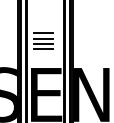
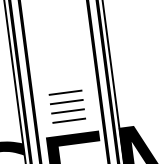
part: (43, 40) -> (67, 105), moved

